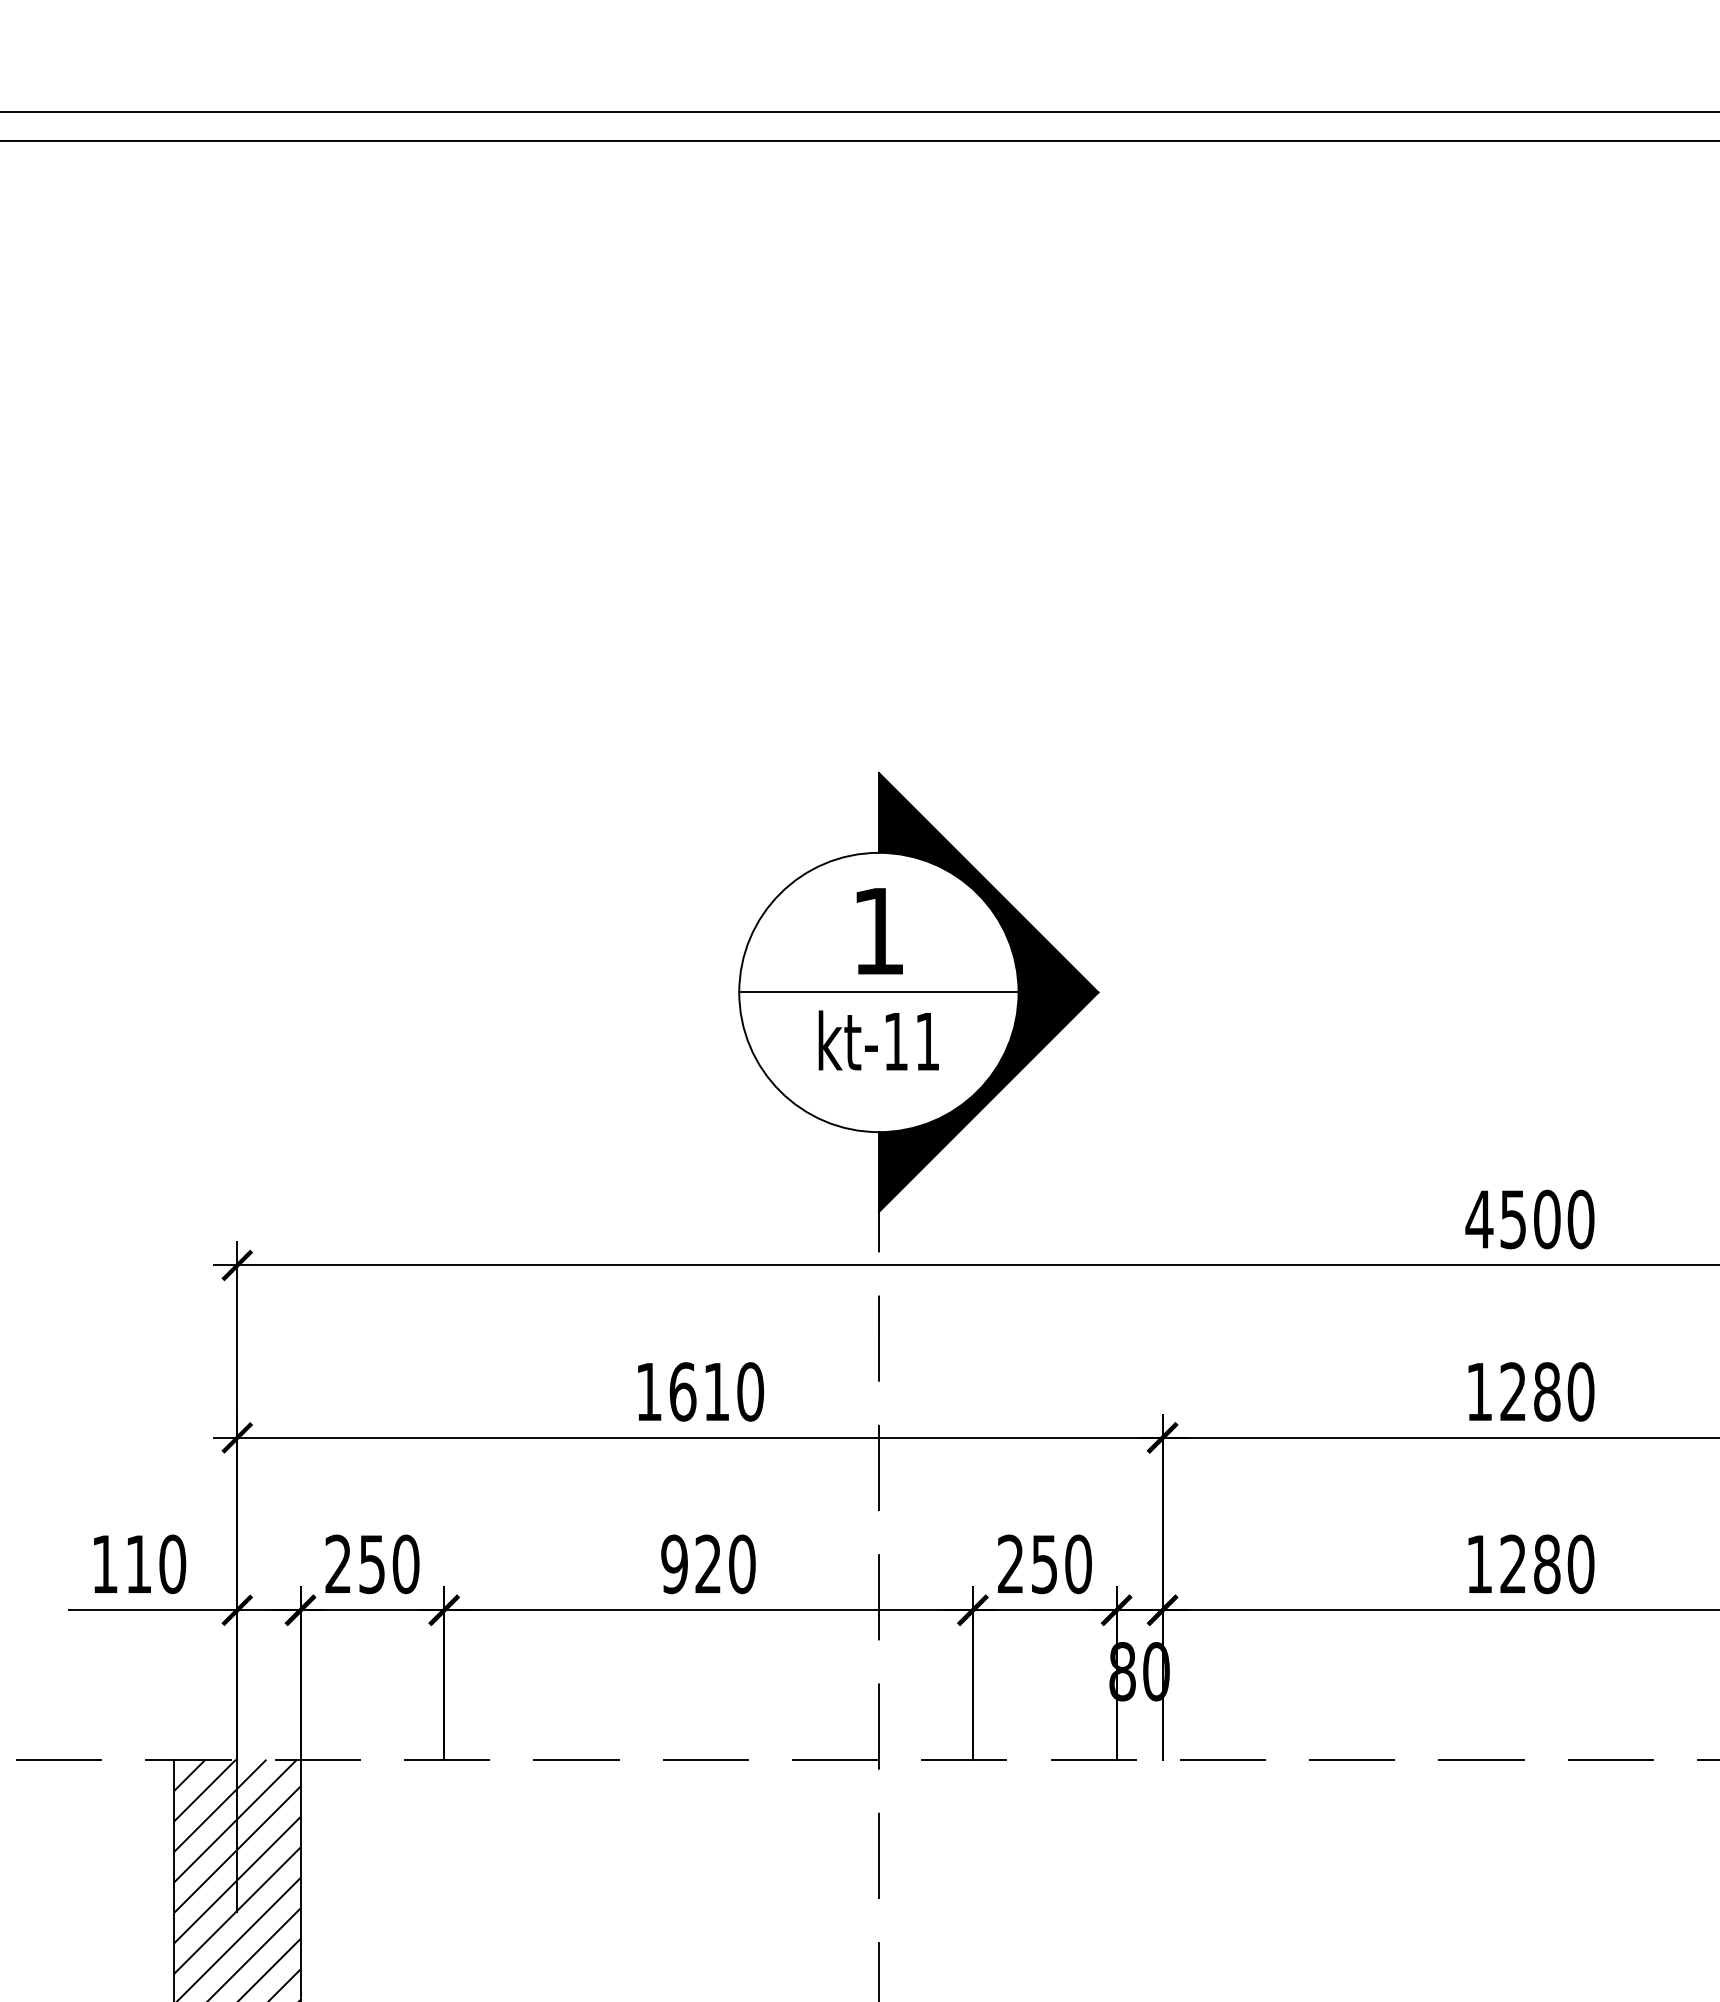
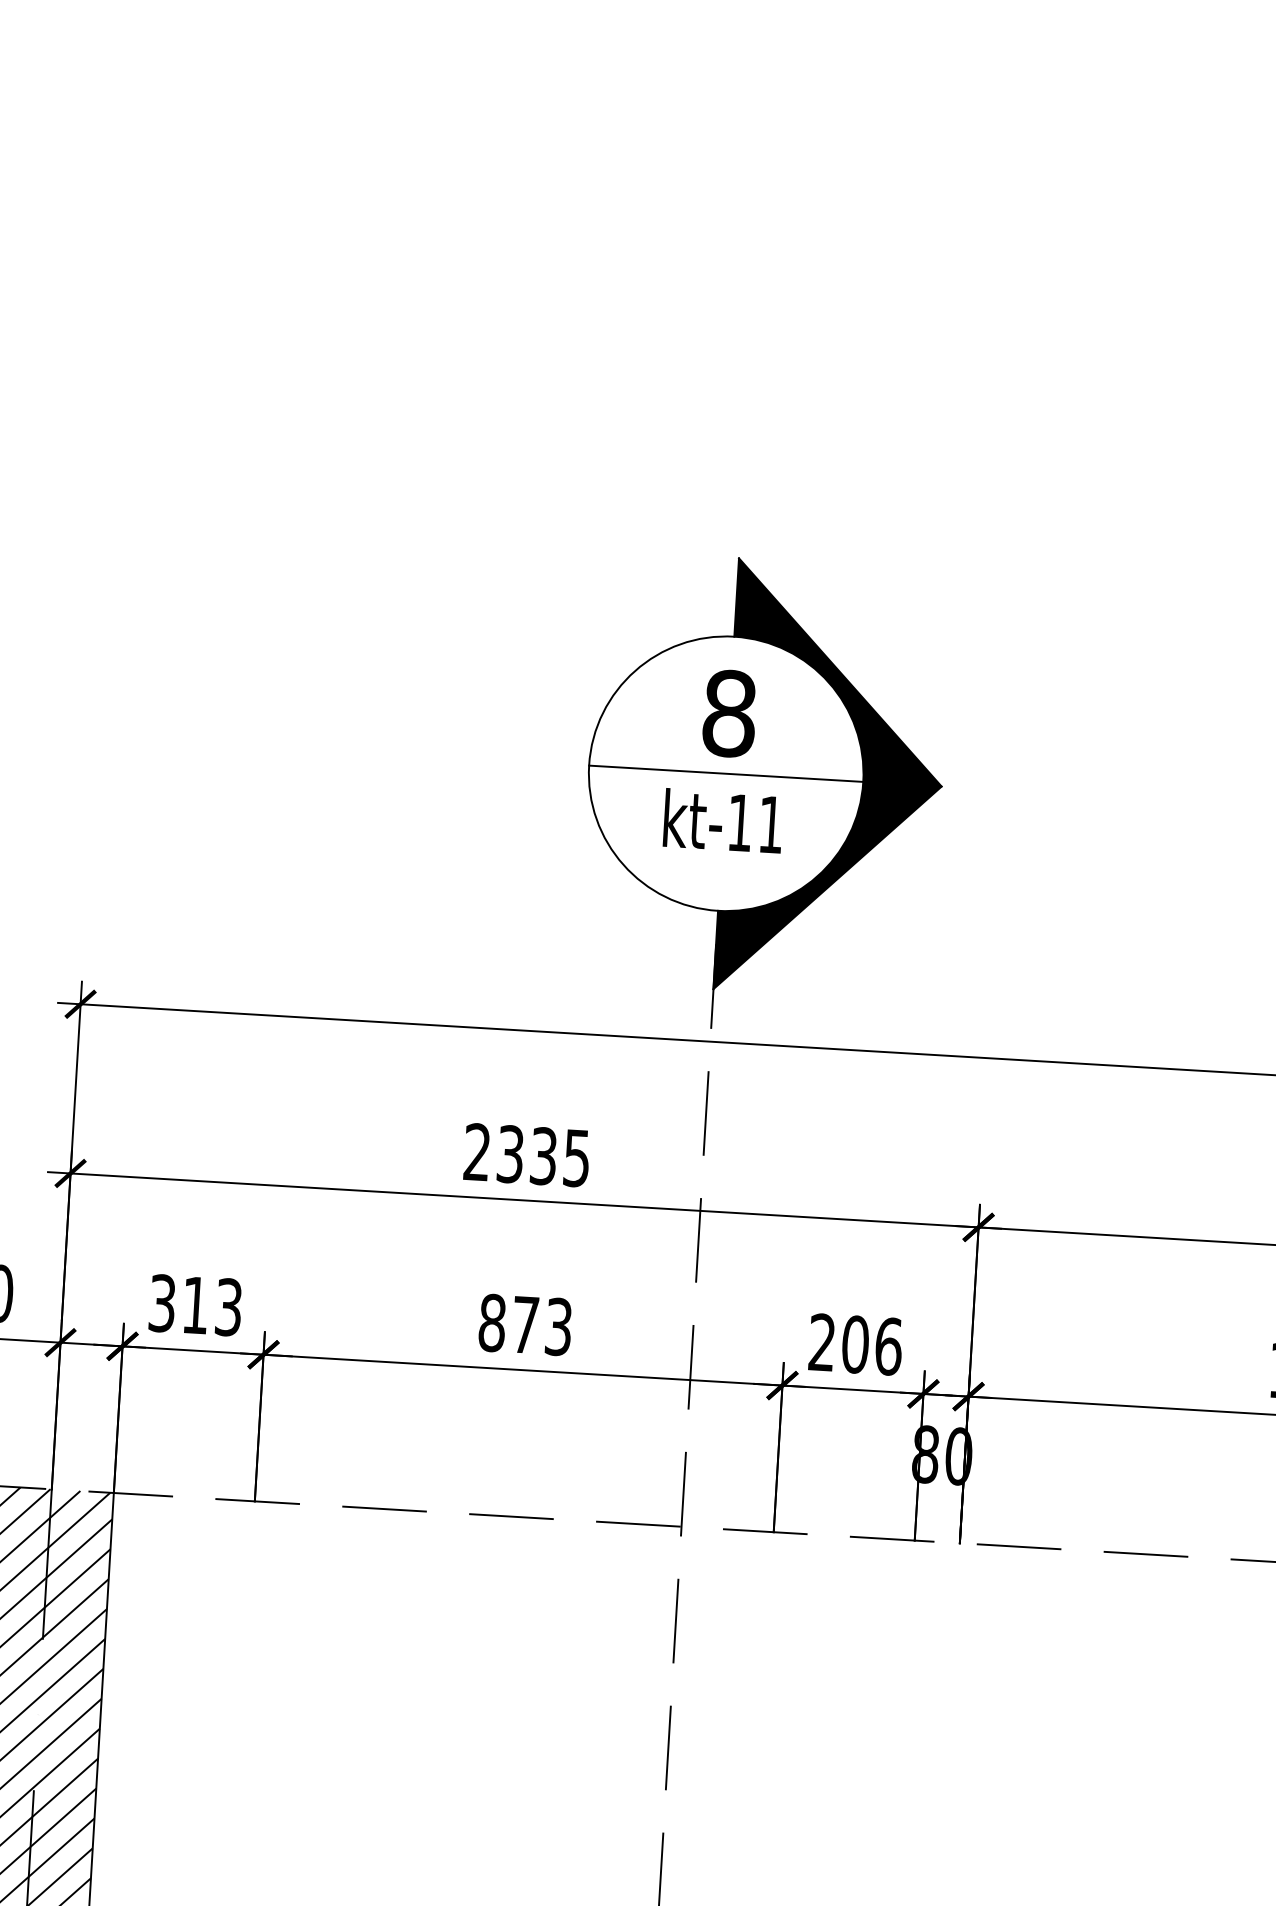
text: (878, 930) -> (729, 712), 1 -> 8
text: (699, 1391) -> (526, 1154), 1610 -> 2335
text: (372, 1564) -> (195, 1305), 250 -> 313
text: (708, 1564) -> (525, 1325), 920 -> 873
text: (1061, 1564) -> (872, 1345), 250 -> 206

